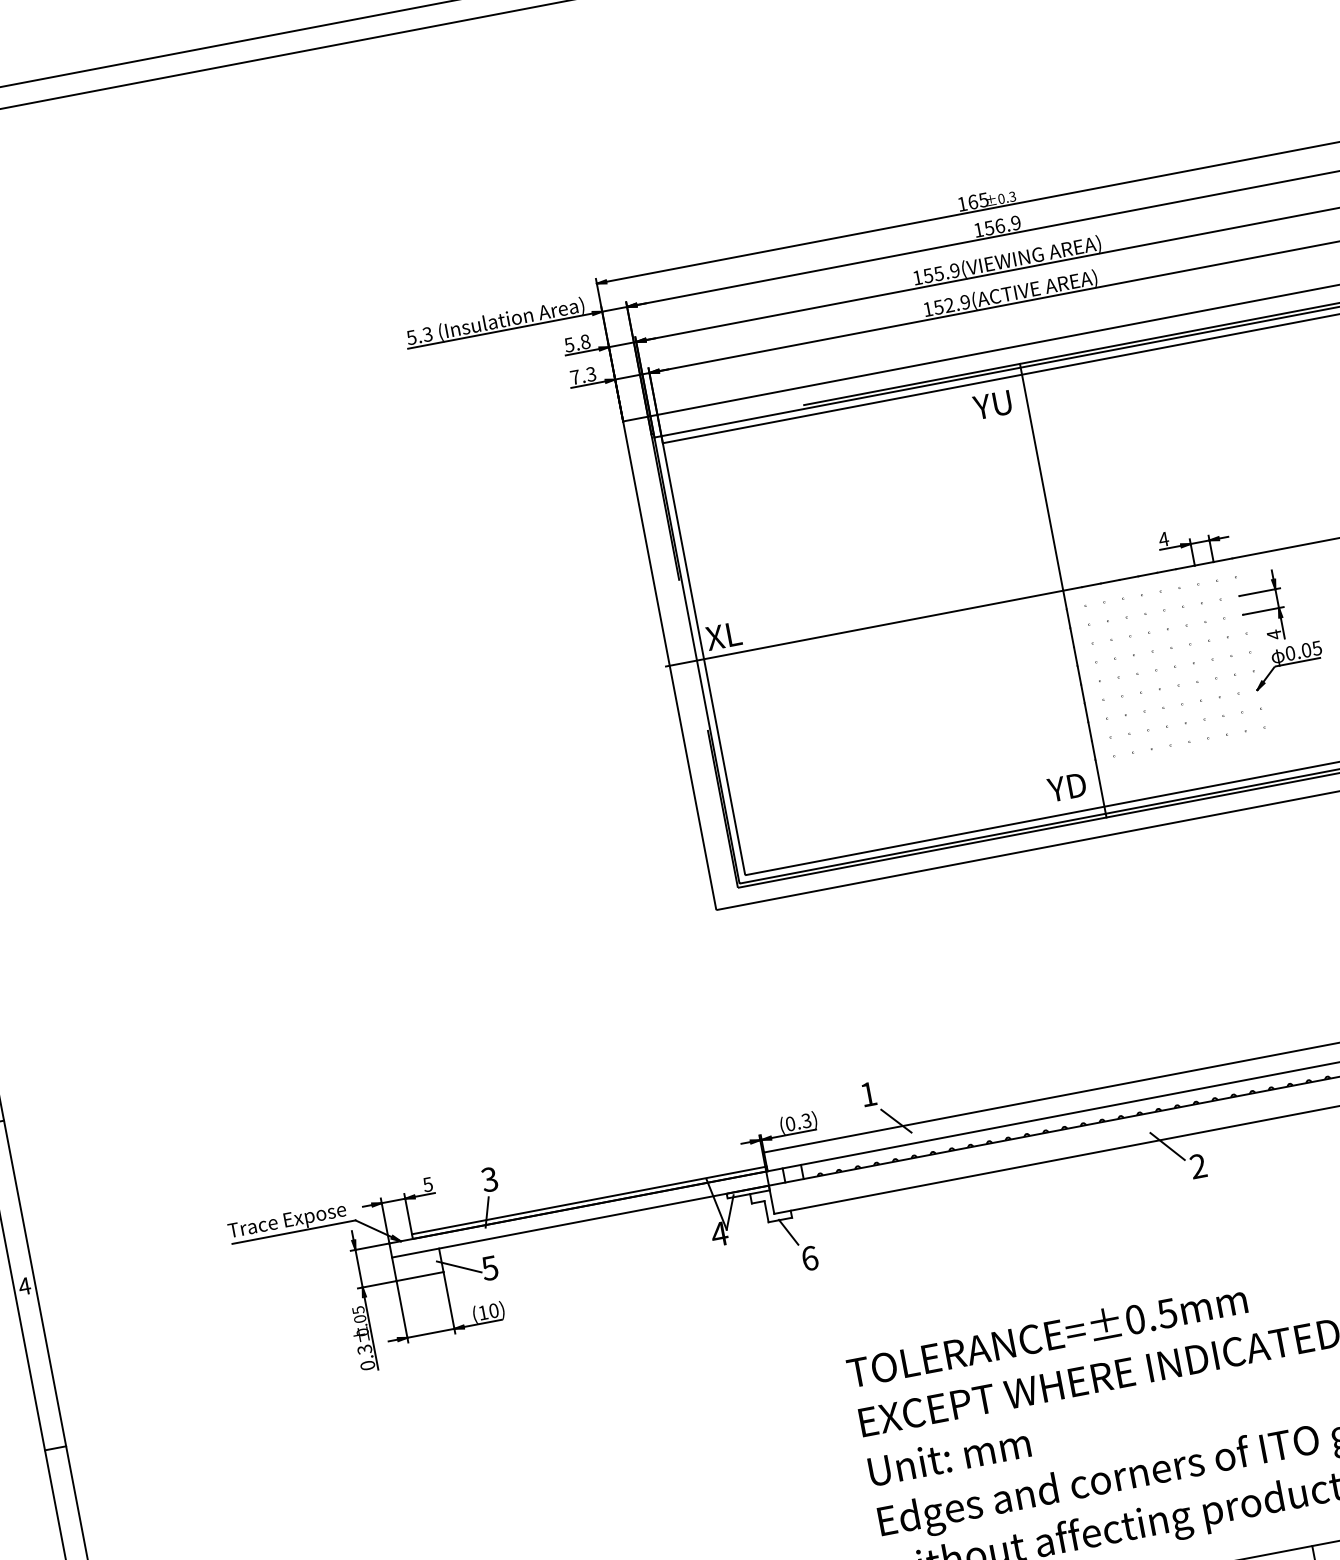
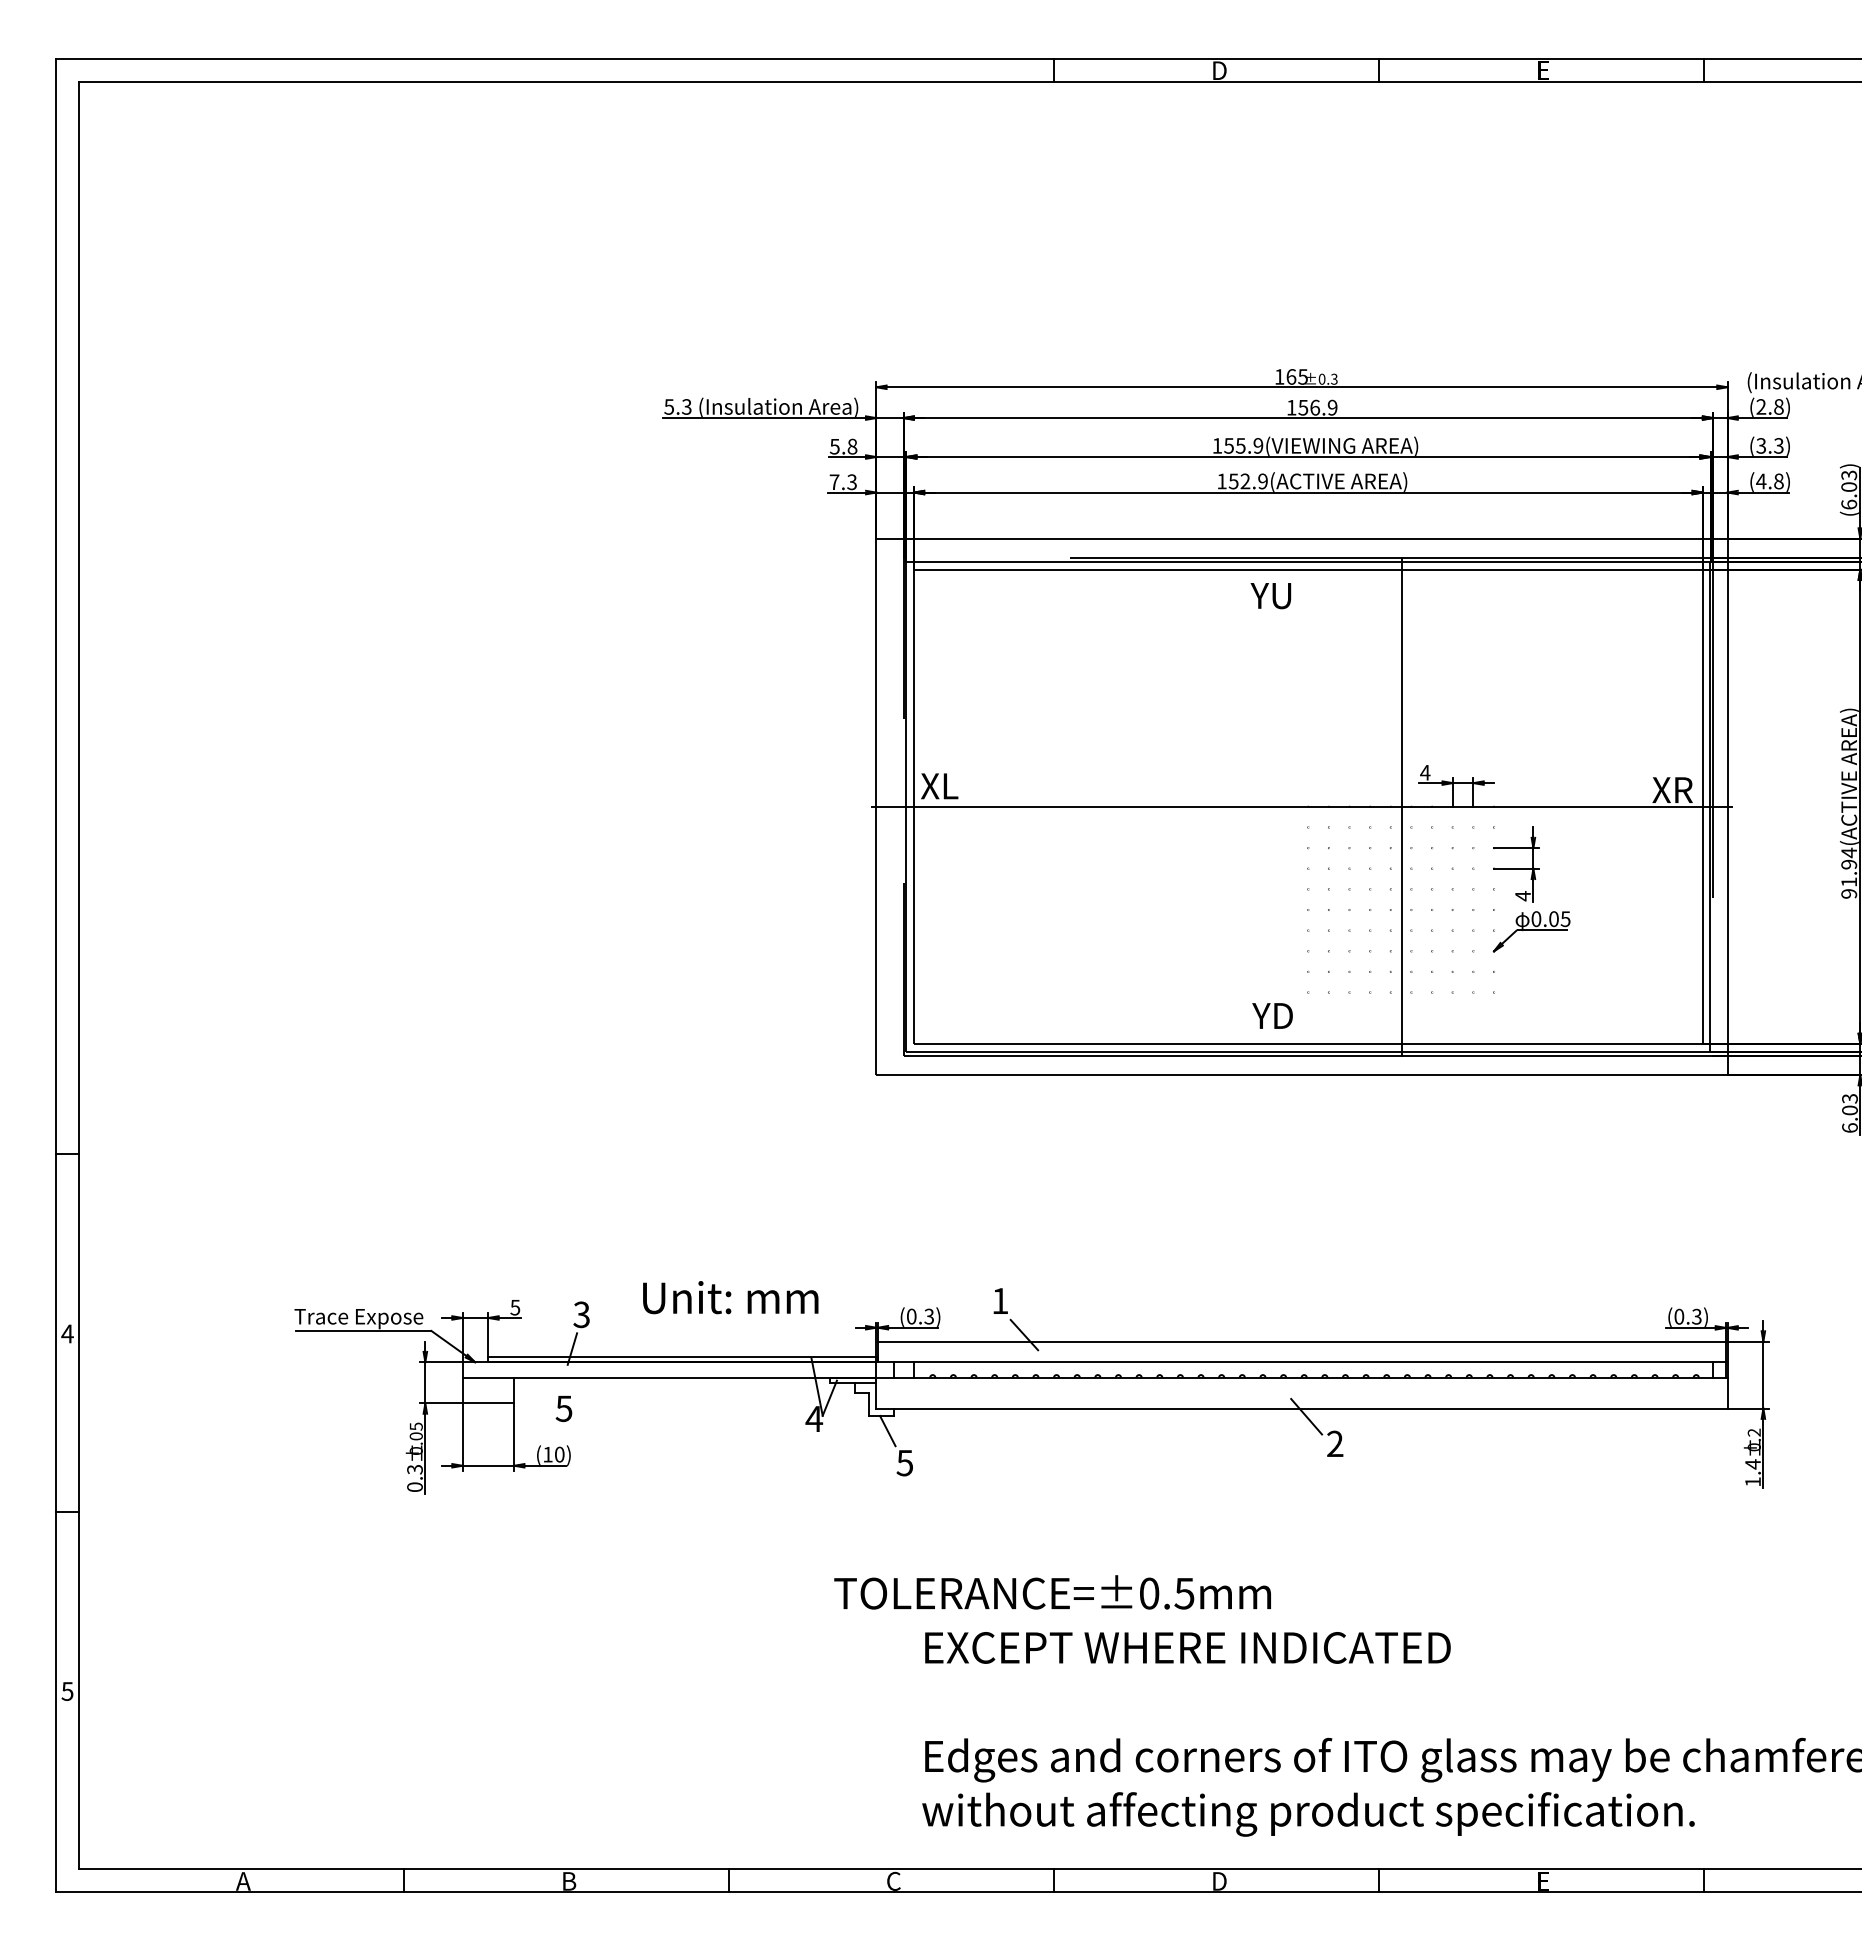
line: (1063, 590) -> (1402, 806), moved
text: (809, 1258) -> (904, 1462), 6 -> 5
line: (458, 1266) -> (531, 1400), removed
text: (1046, 1335) -> (1052, 1592), moved
text: (949, 1456) -> (730, 1297), moved

